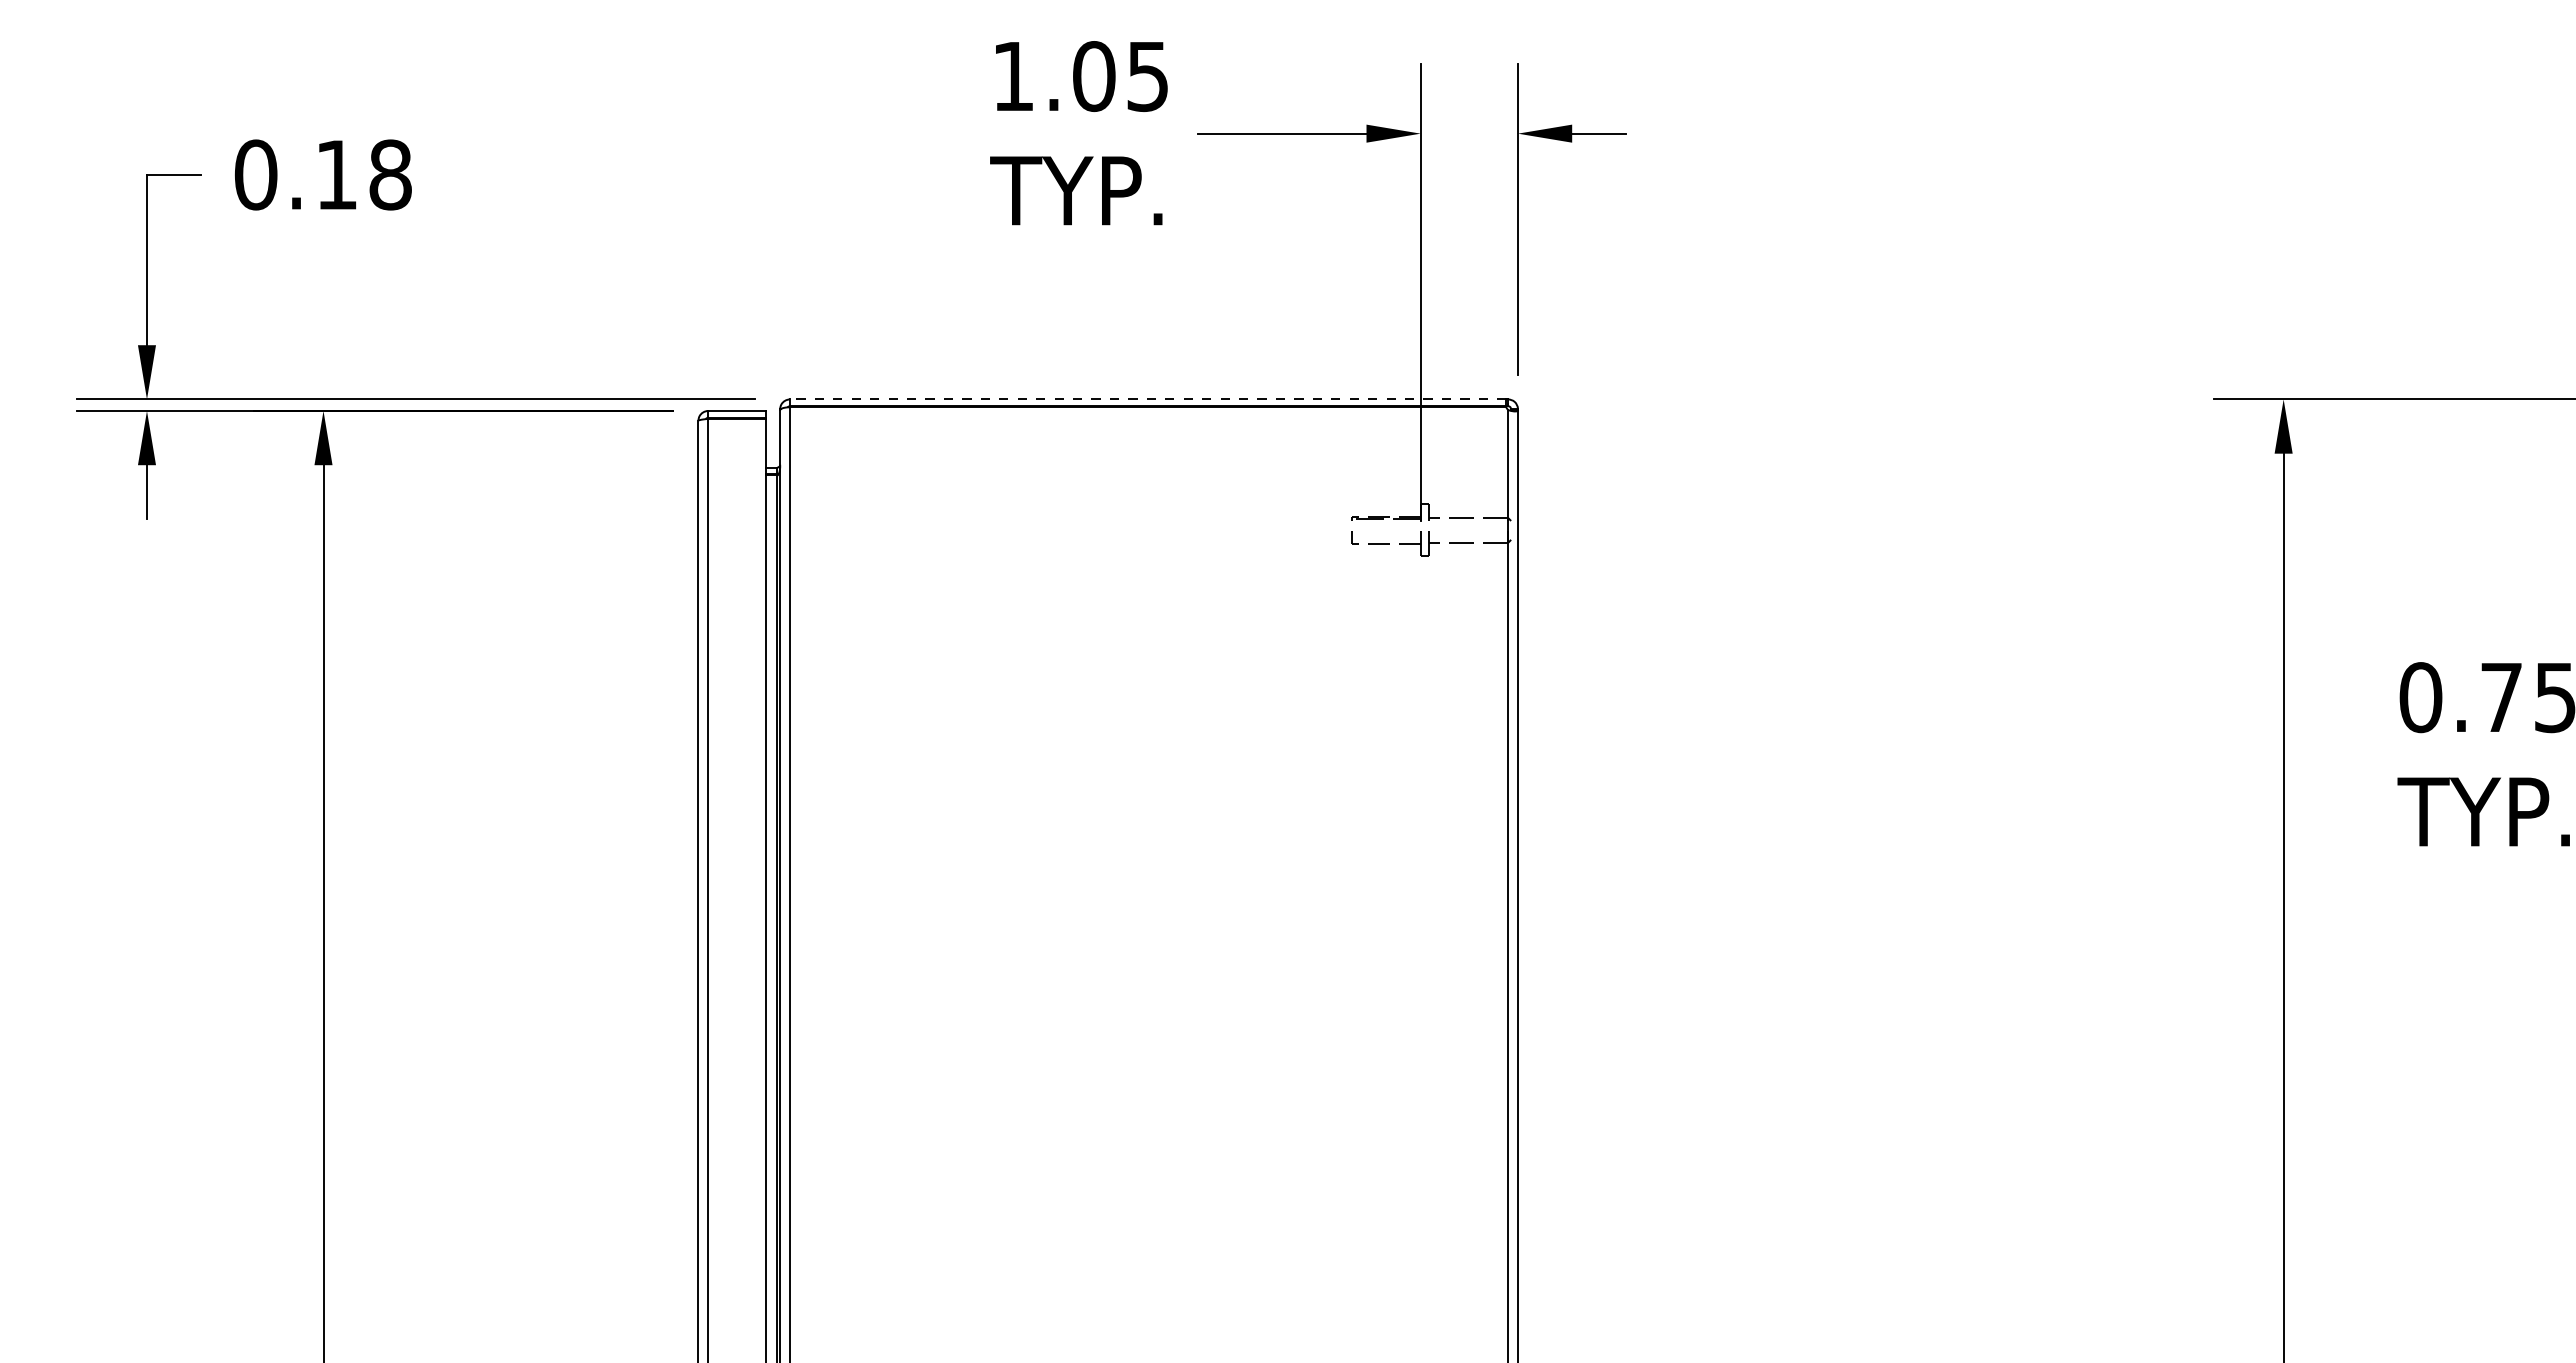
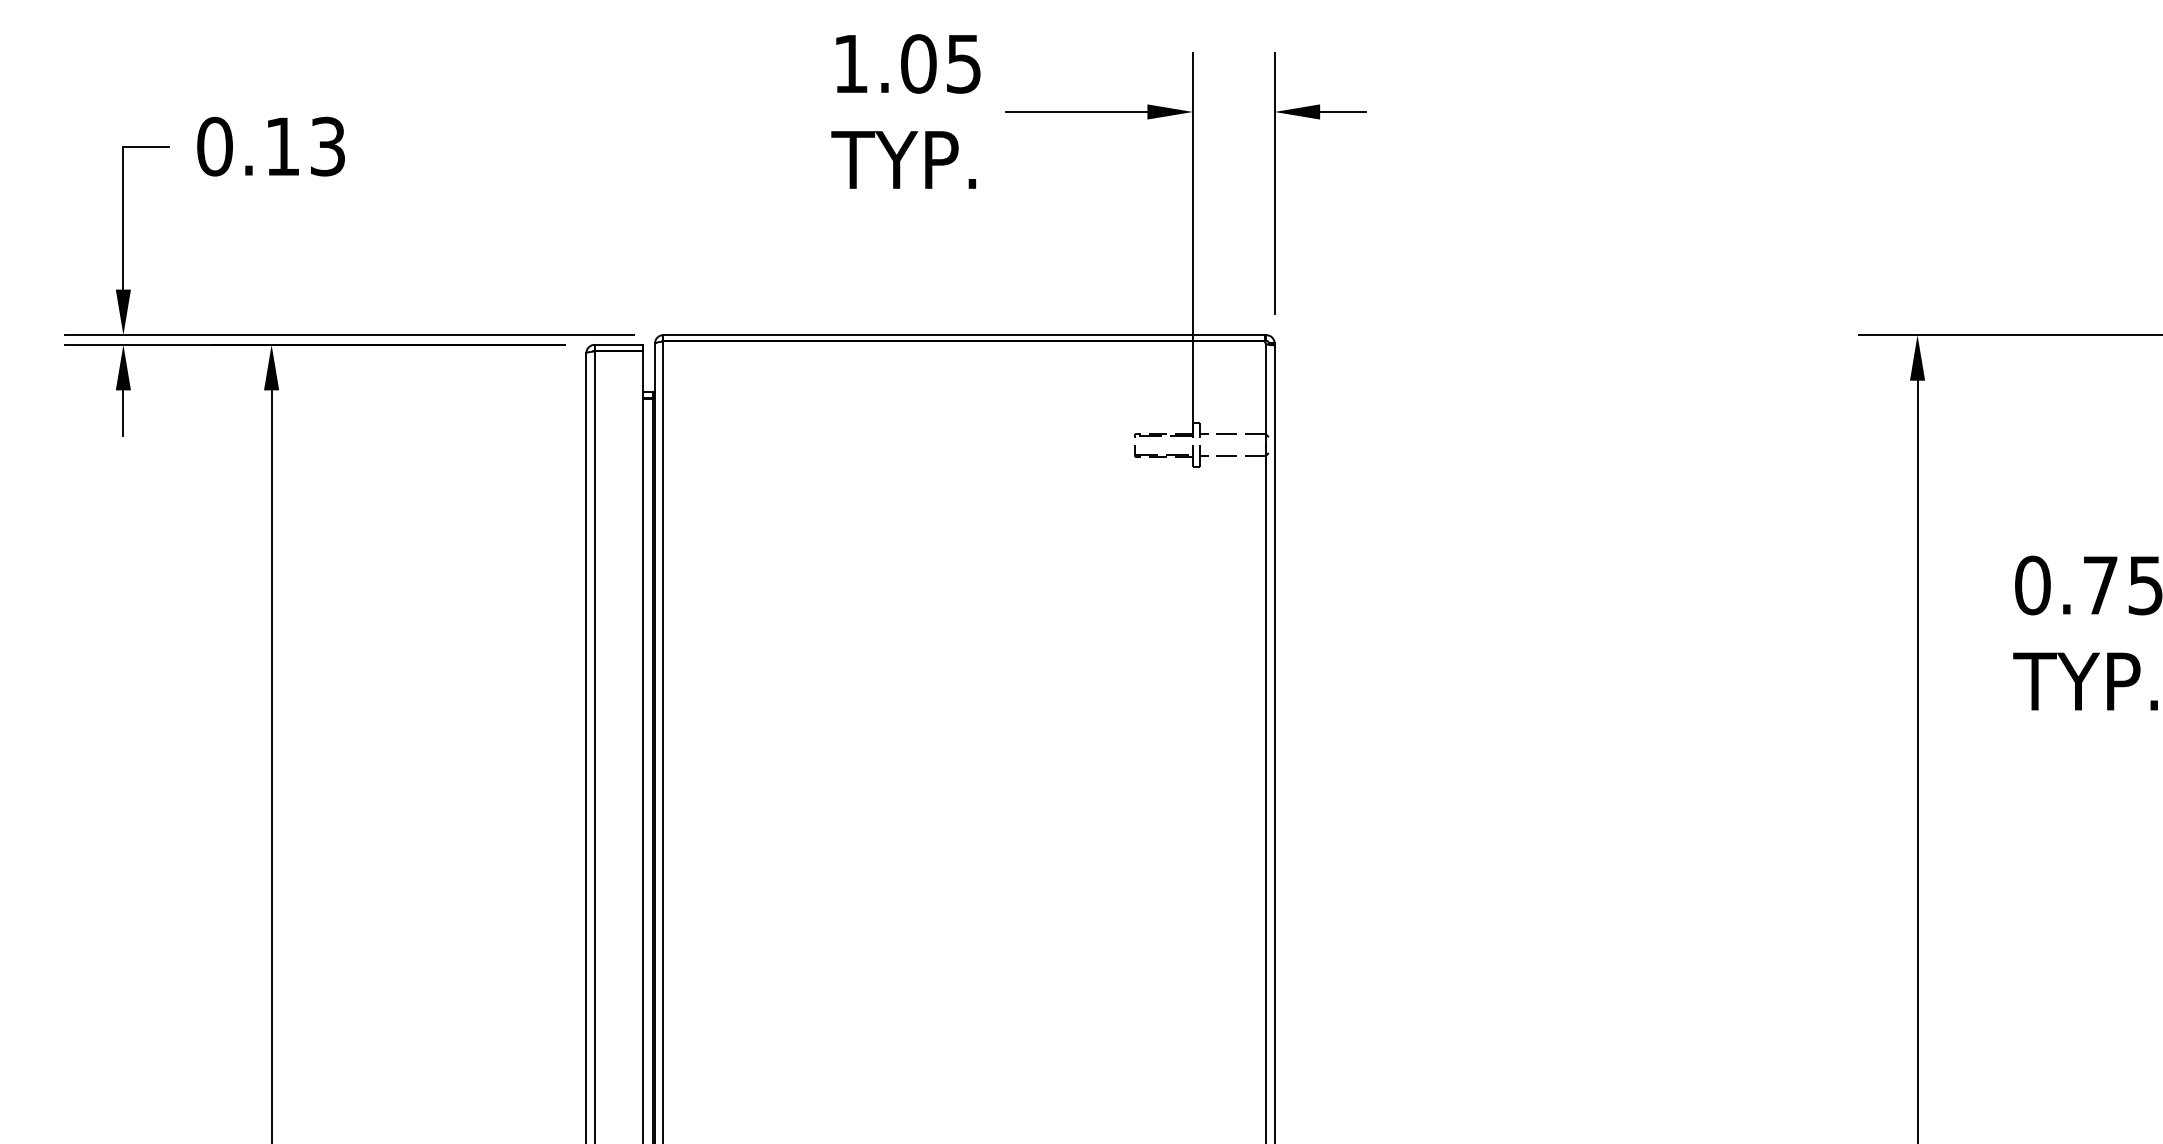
text: (390, 174) -> (327, 146), 0.18 -> 0.13
line: (1147, 399) -> (963, 335), dashed -> solid
line: (1385, 541) -> (1163, 454), added

